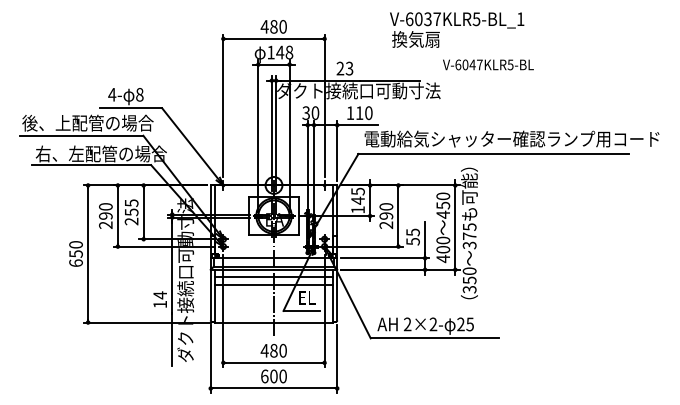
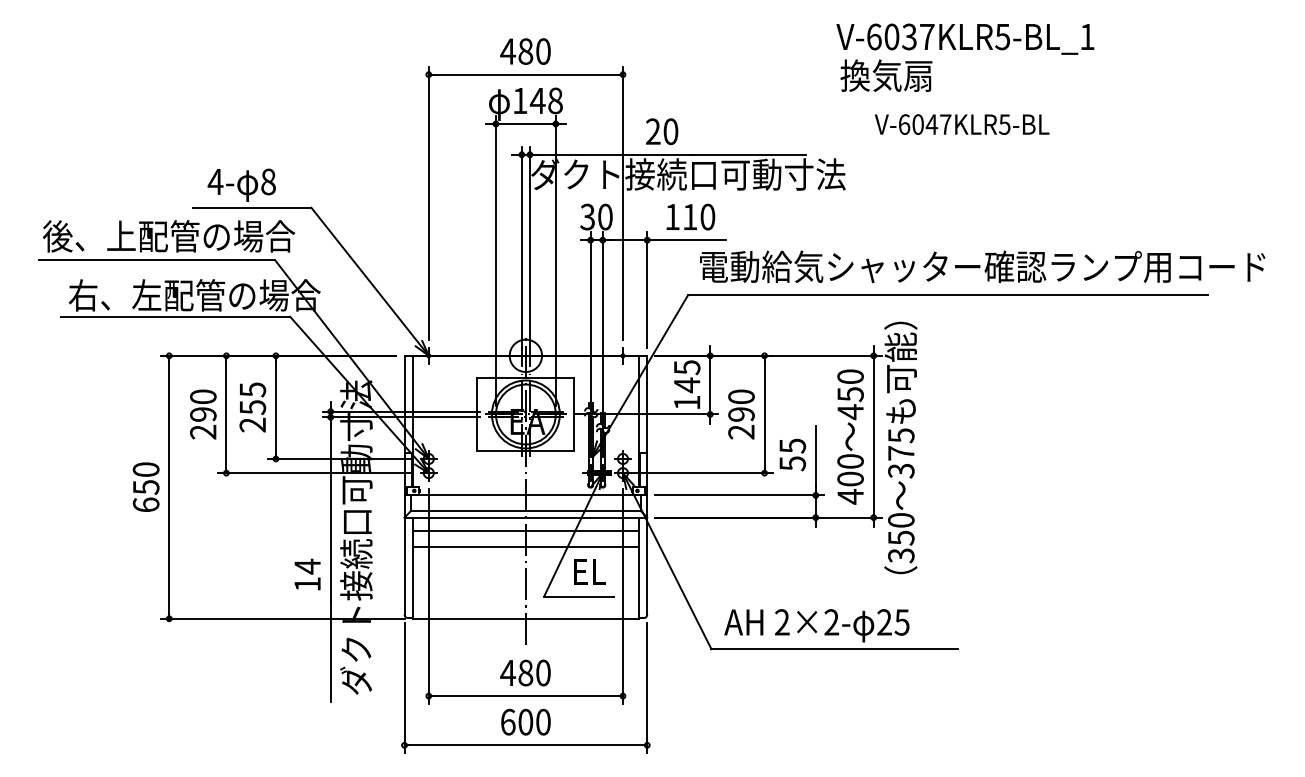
text: (457, 29) -> (966, 56), moved
text: (488, 64) -> (962, 123), moved
text: (349, 68) -> (670, 131), 23 -> 20

